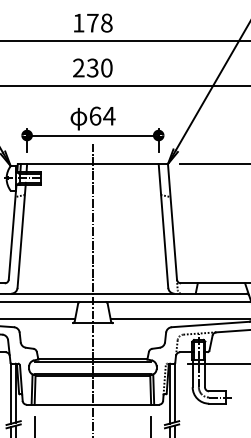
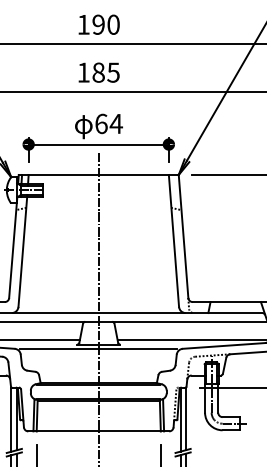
text: (99, 22) -> (105, 24), 178 -> 190
text: (92, 67) -> (98, 72), 230 -> 185
line: (92, 327) -> (98, 349), added

